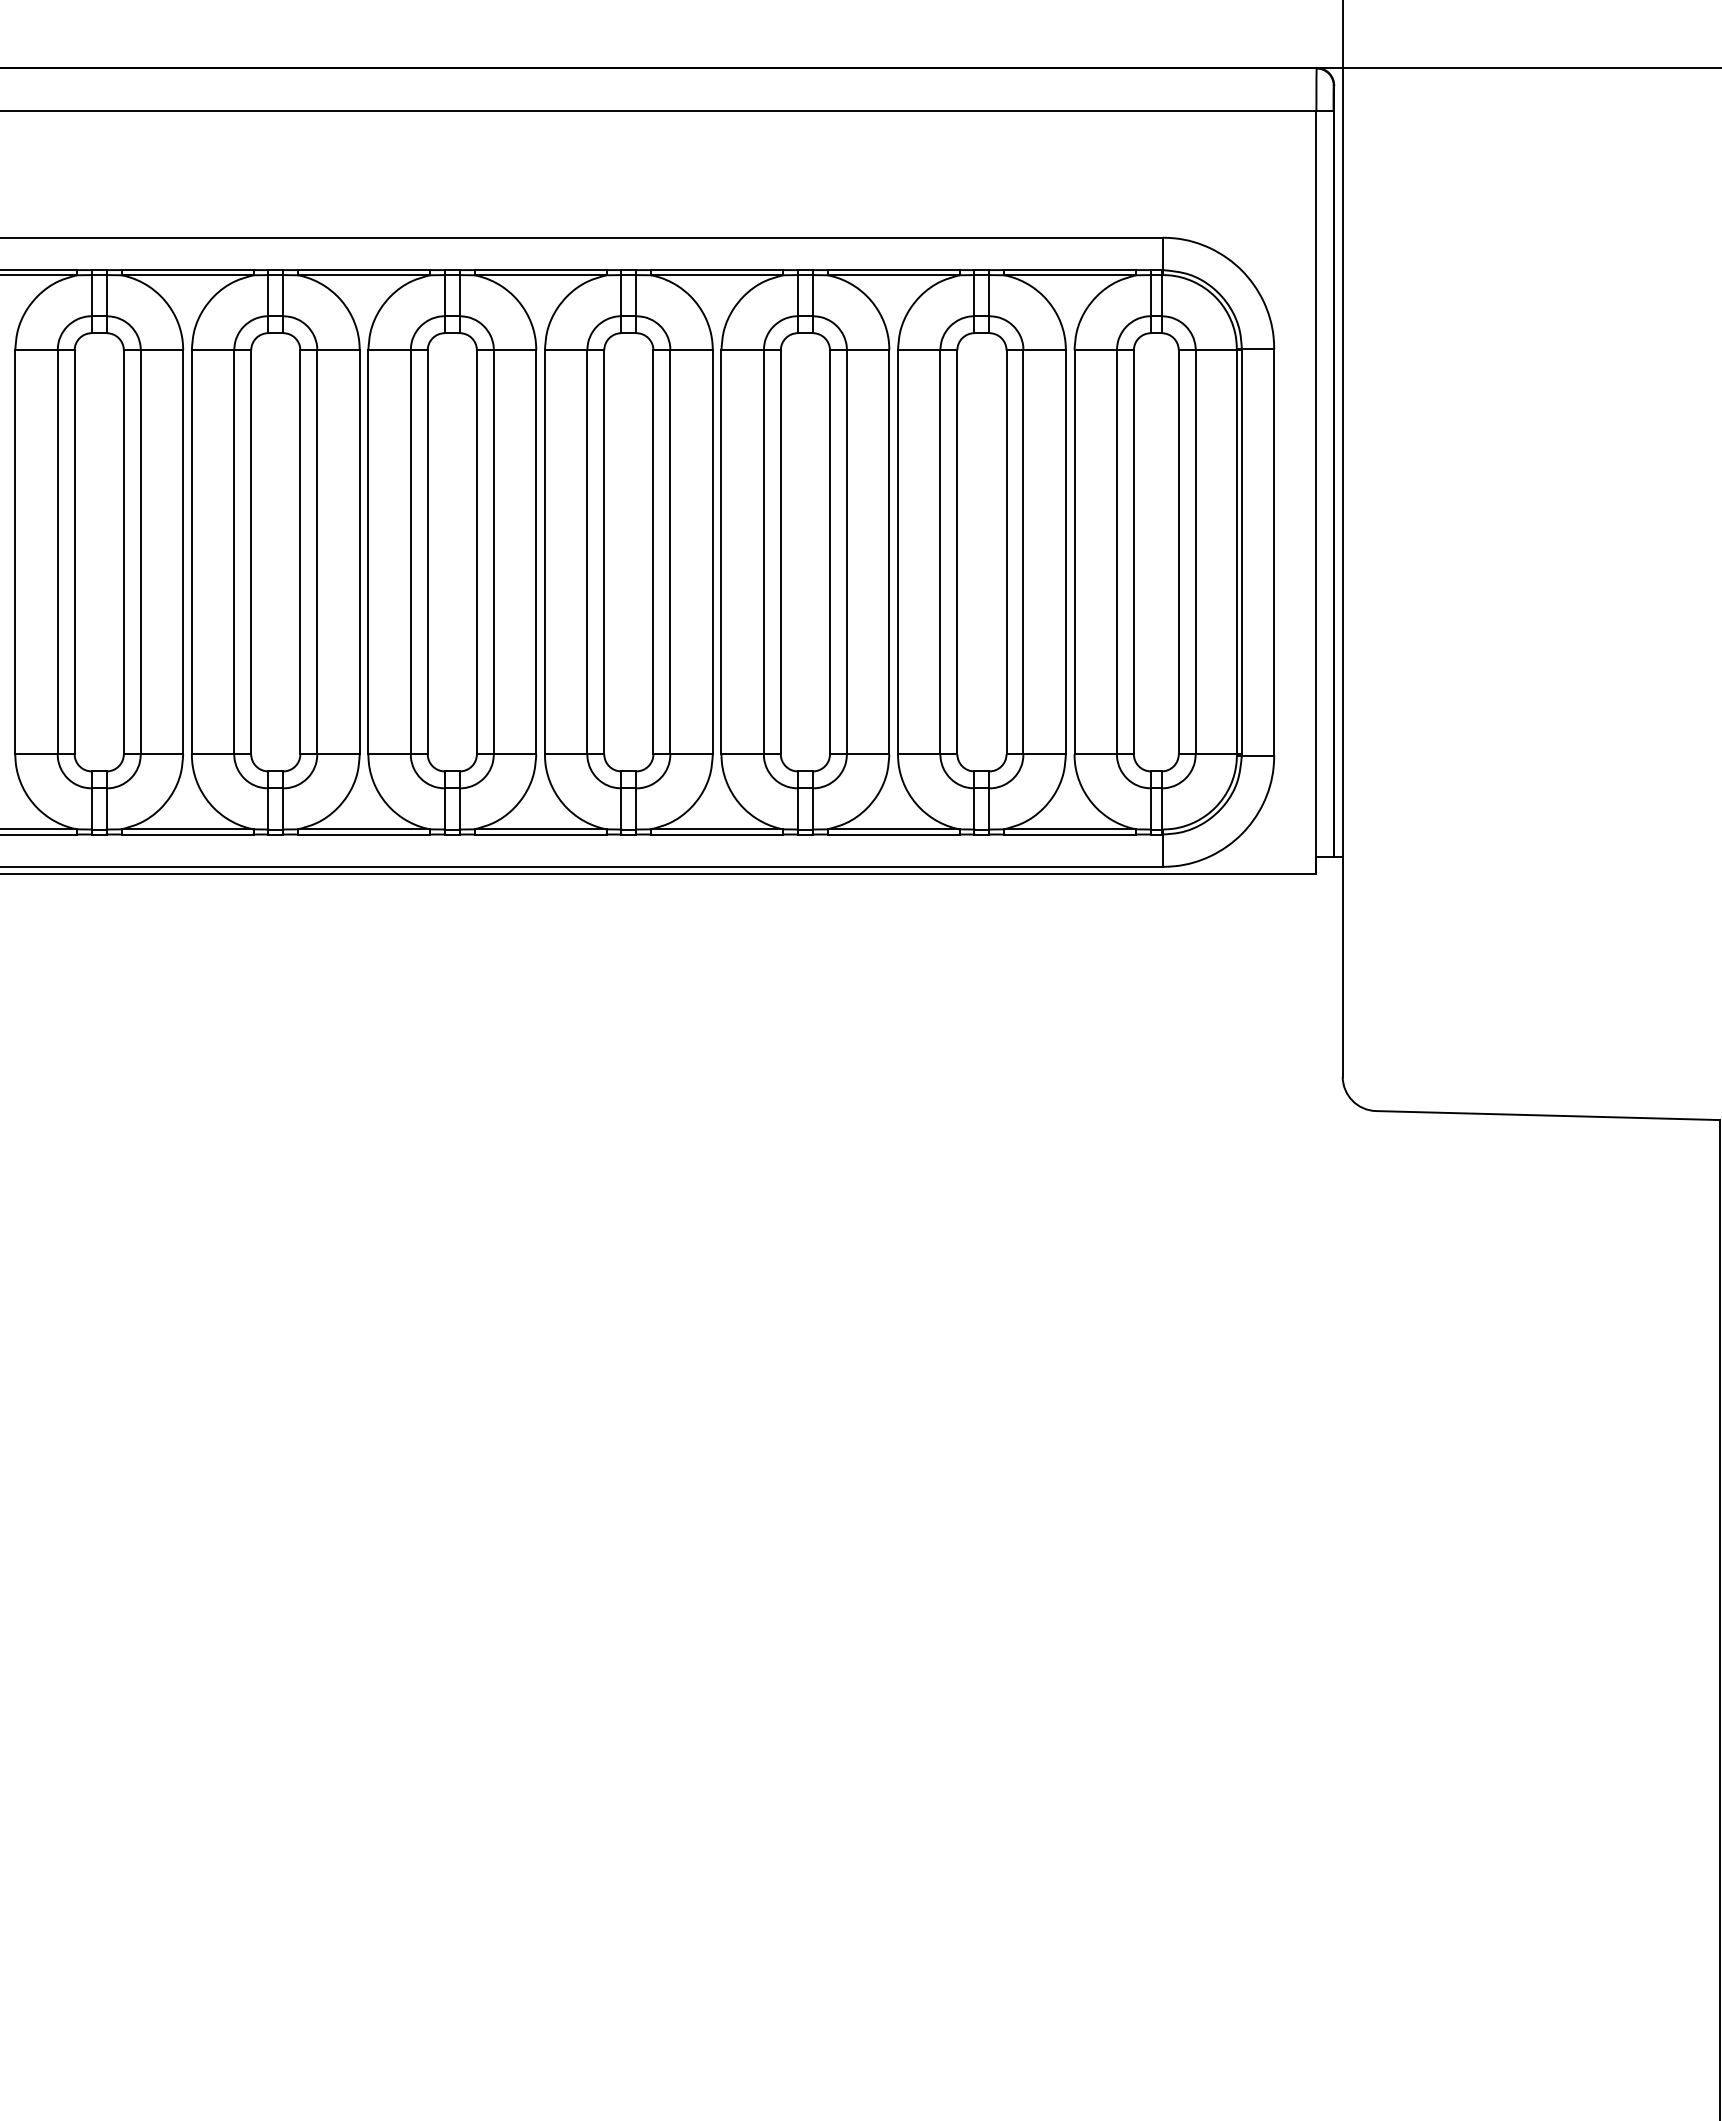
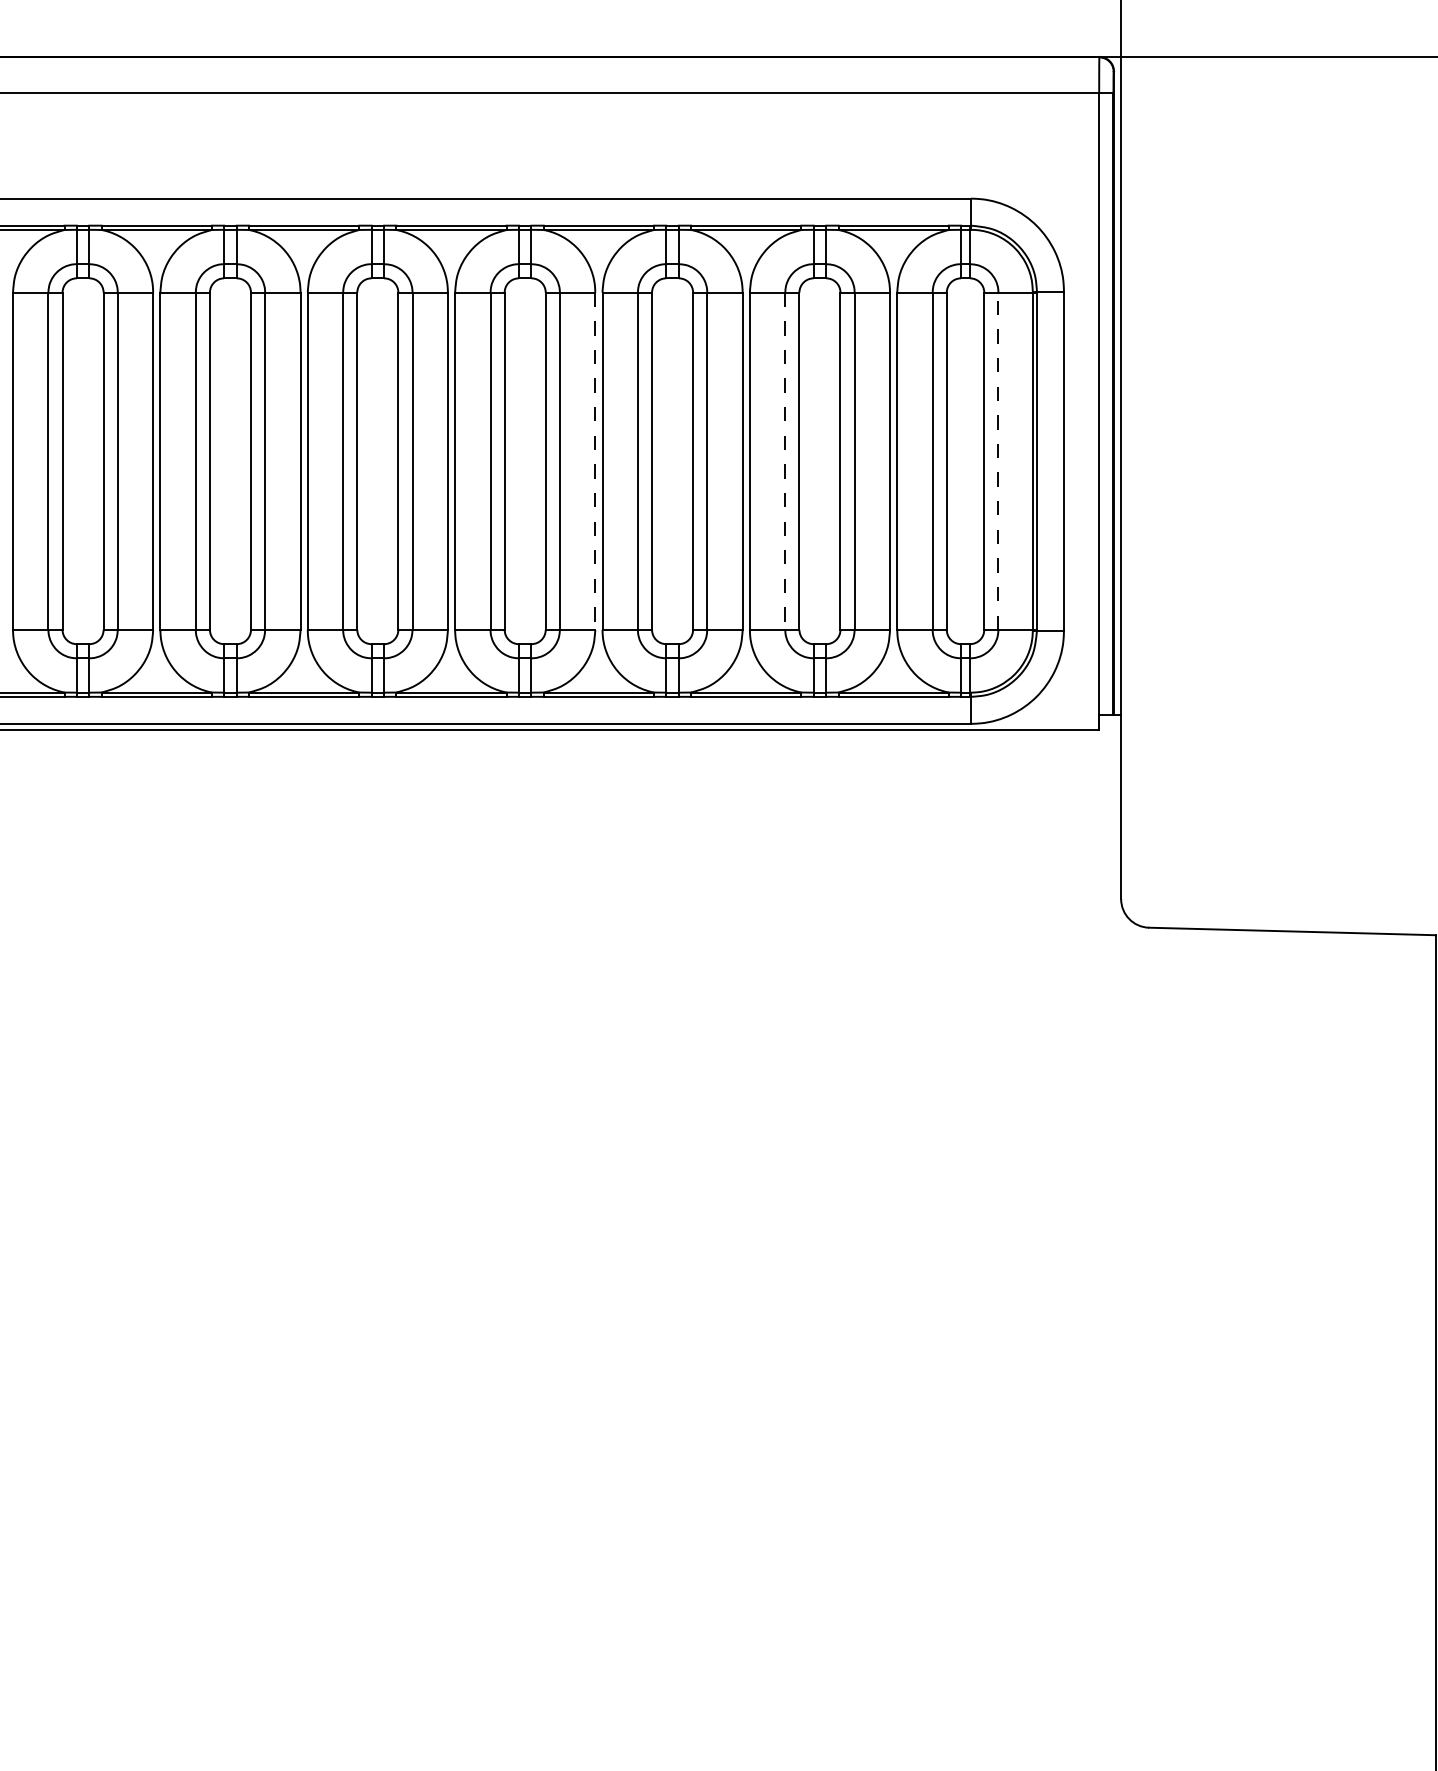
line: (712, 552) -> (595, 461), solid -> dashed
line: (940, 552) -> (785, 461), solid -> dashed
line: (1195, 552) -> (998, 461), solid -> dashed

